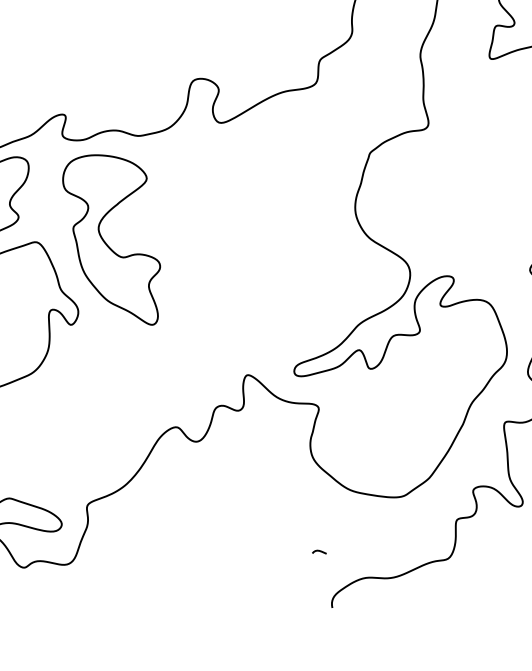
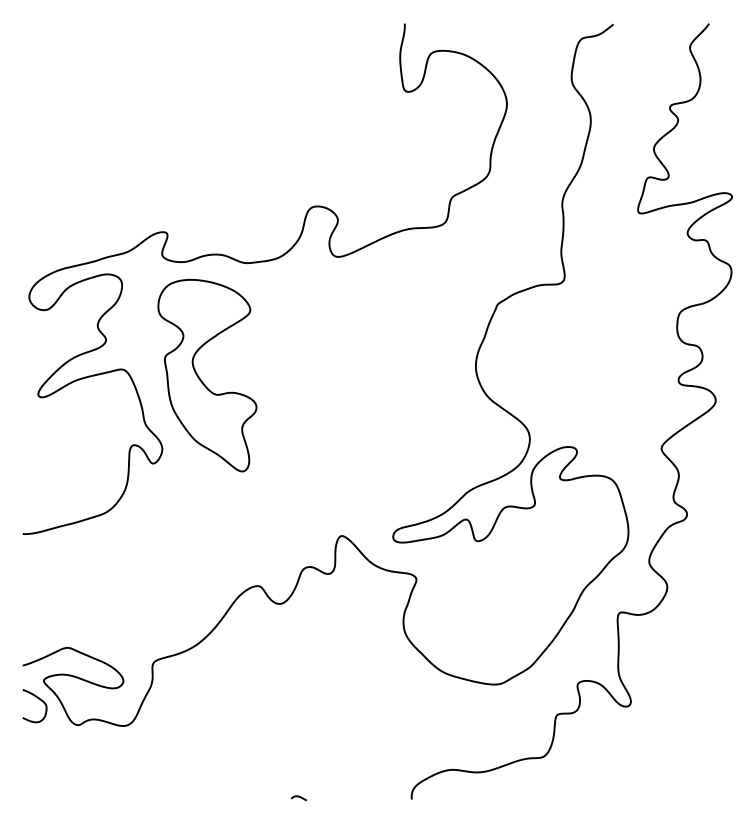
curve: (318, 551) -> (298, 797), moved

